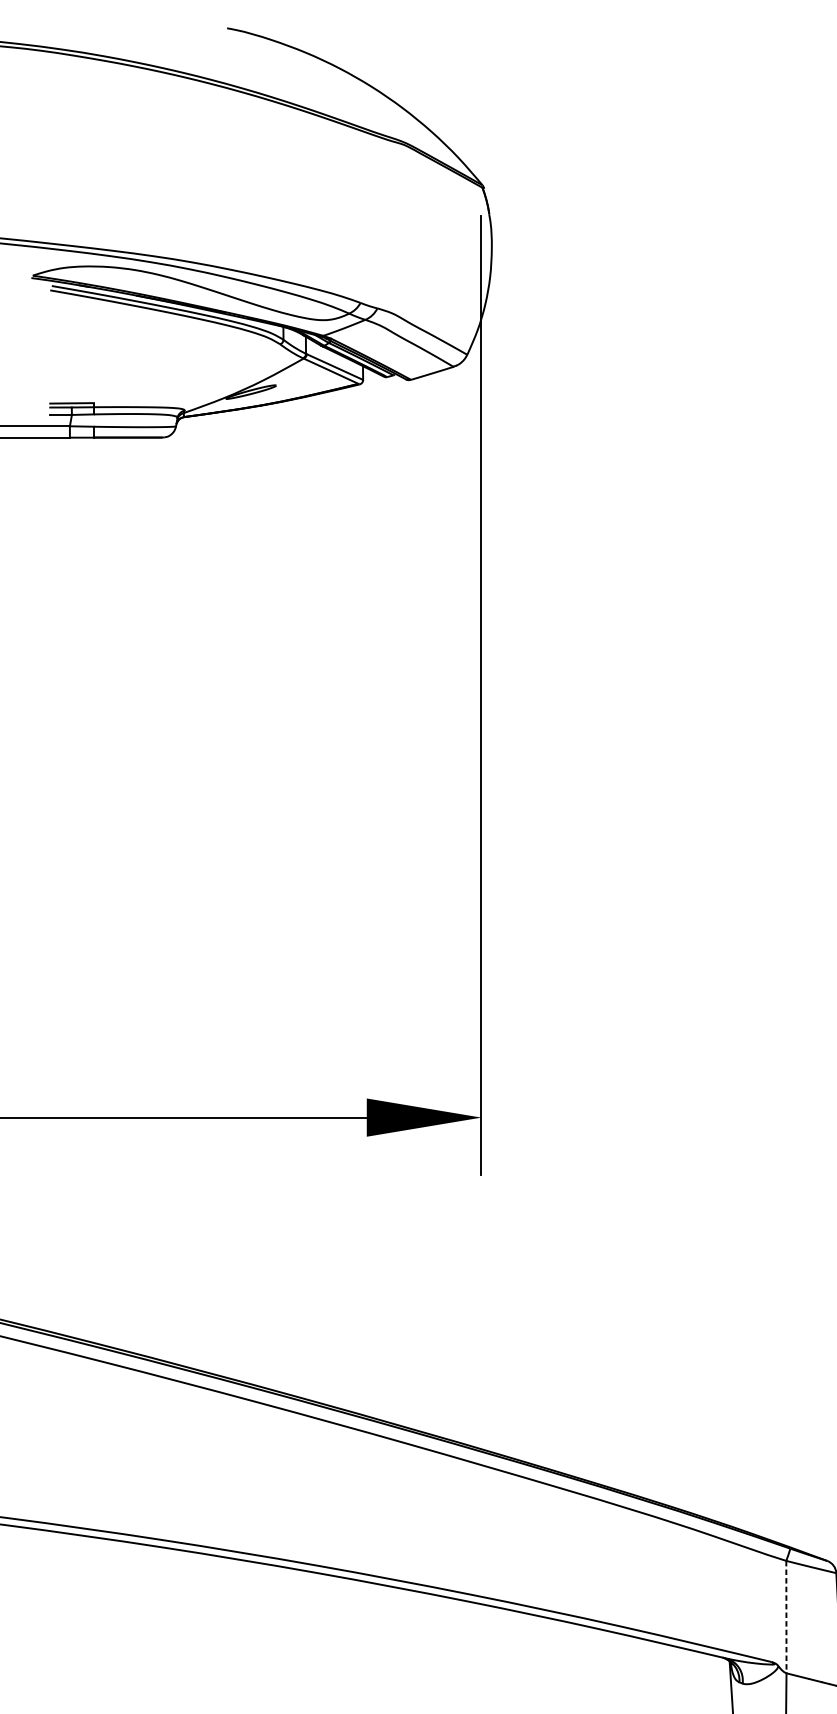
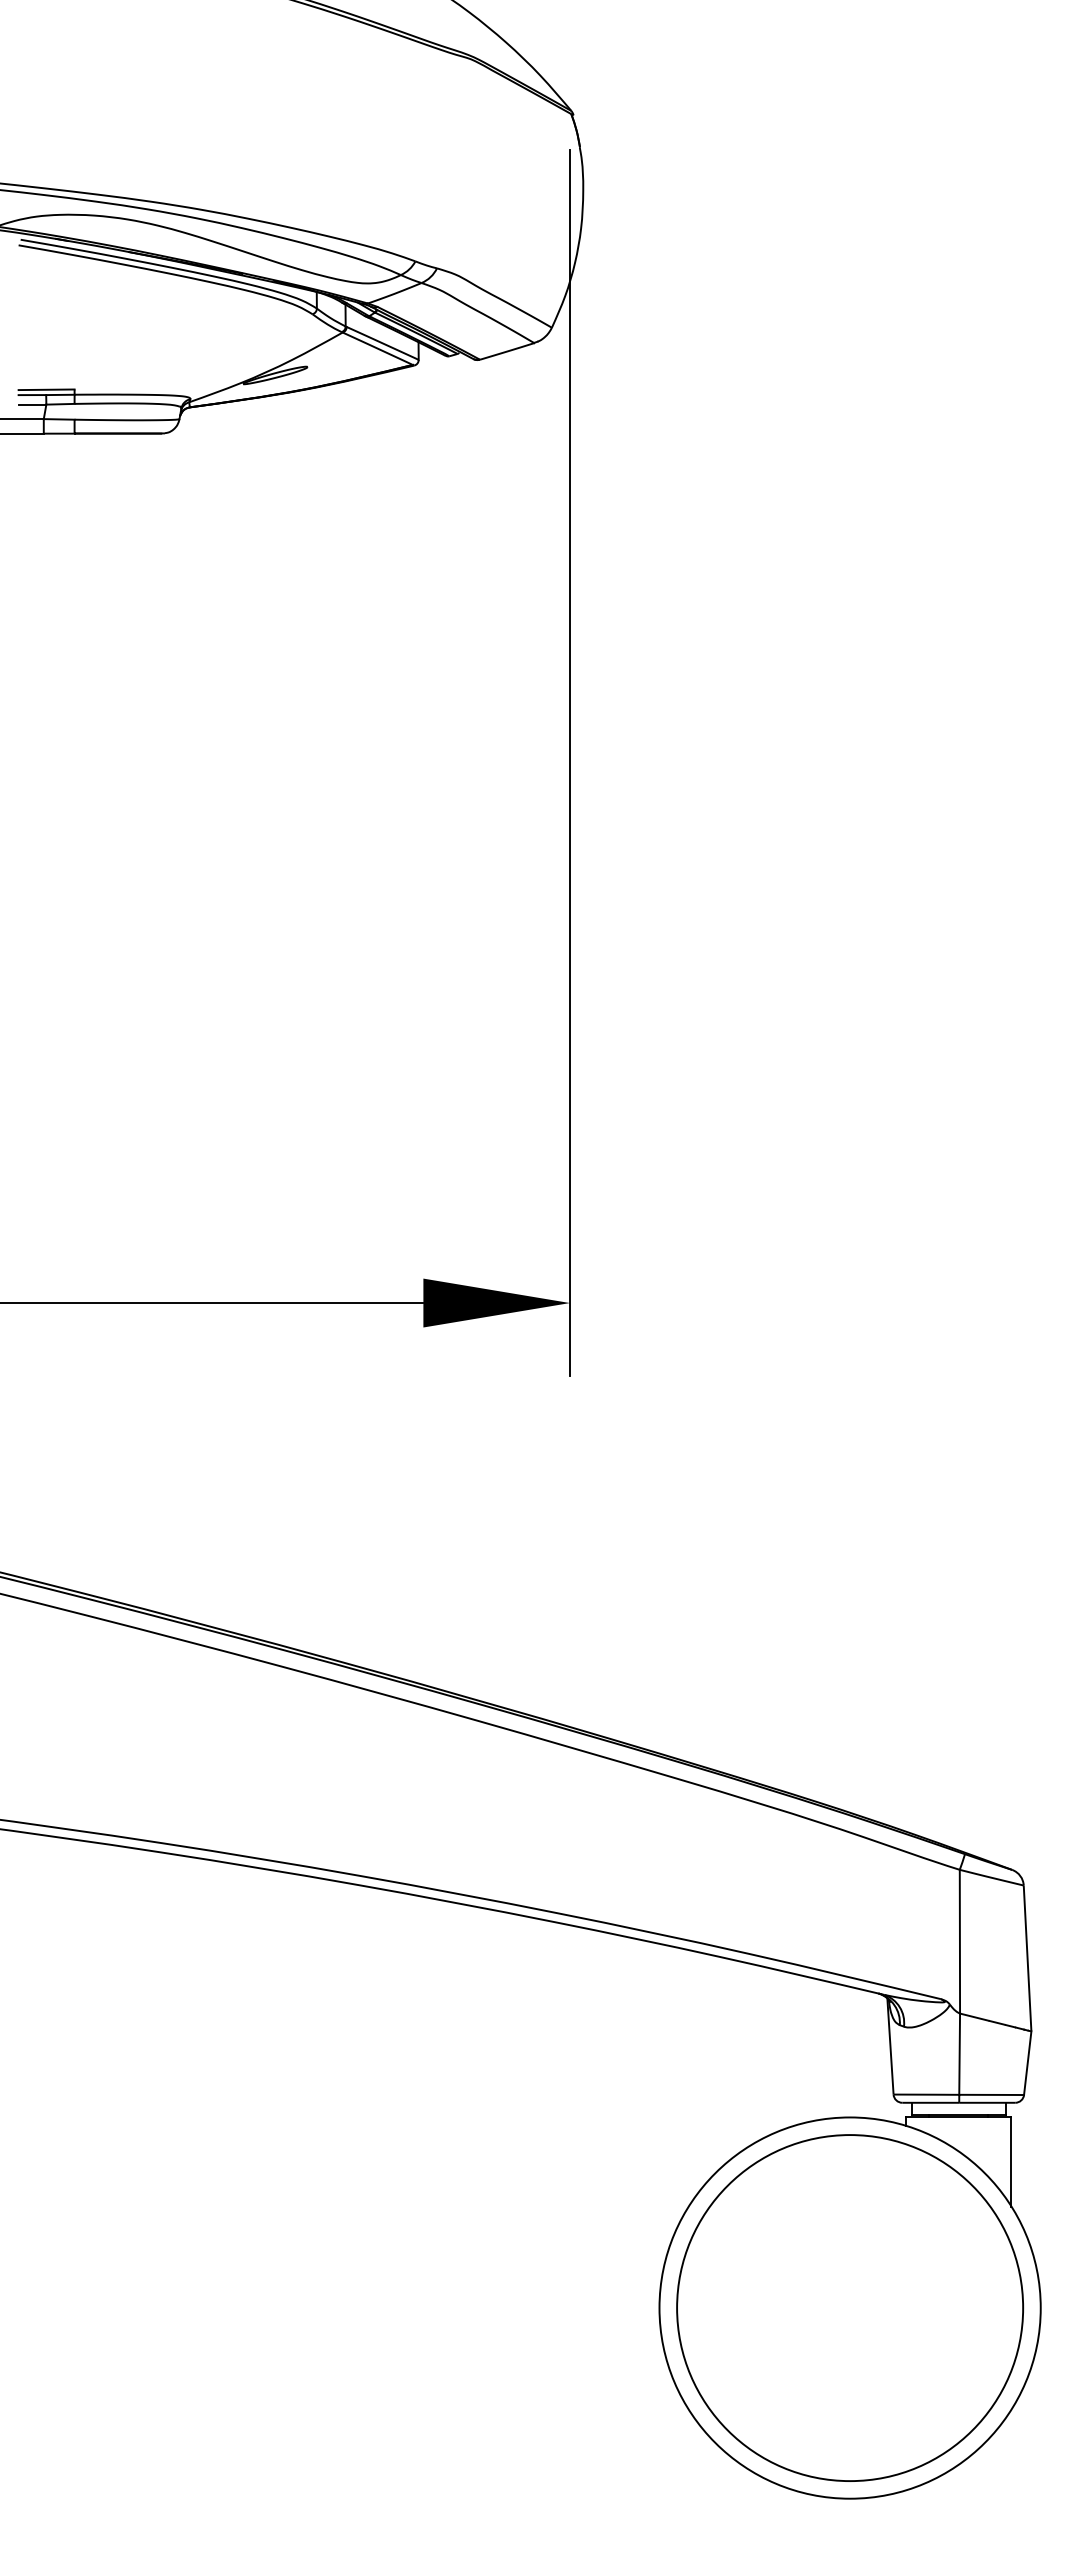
line: (786, 1616) -> (959, 1941), dashed -> solid

